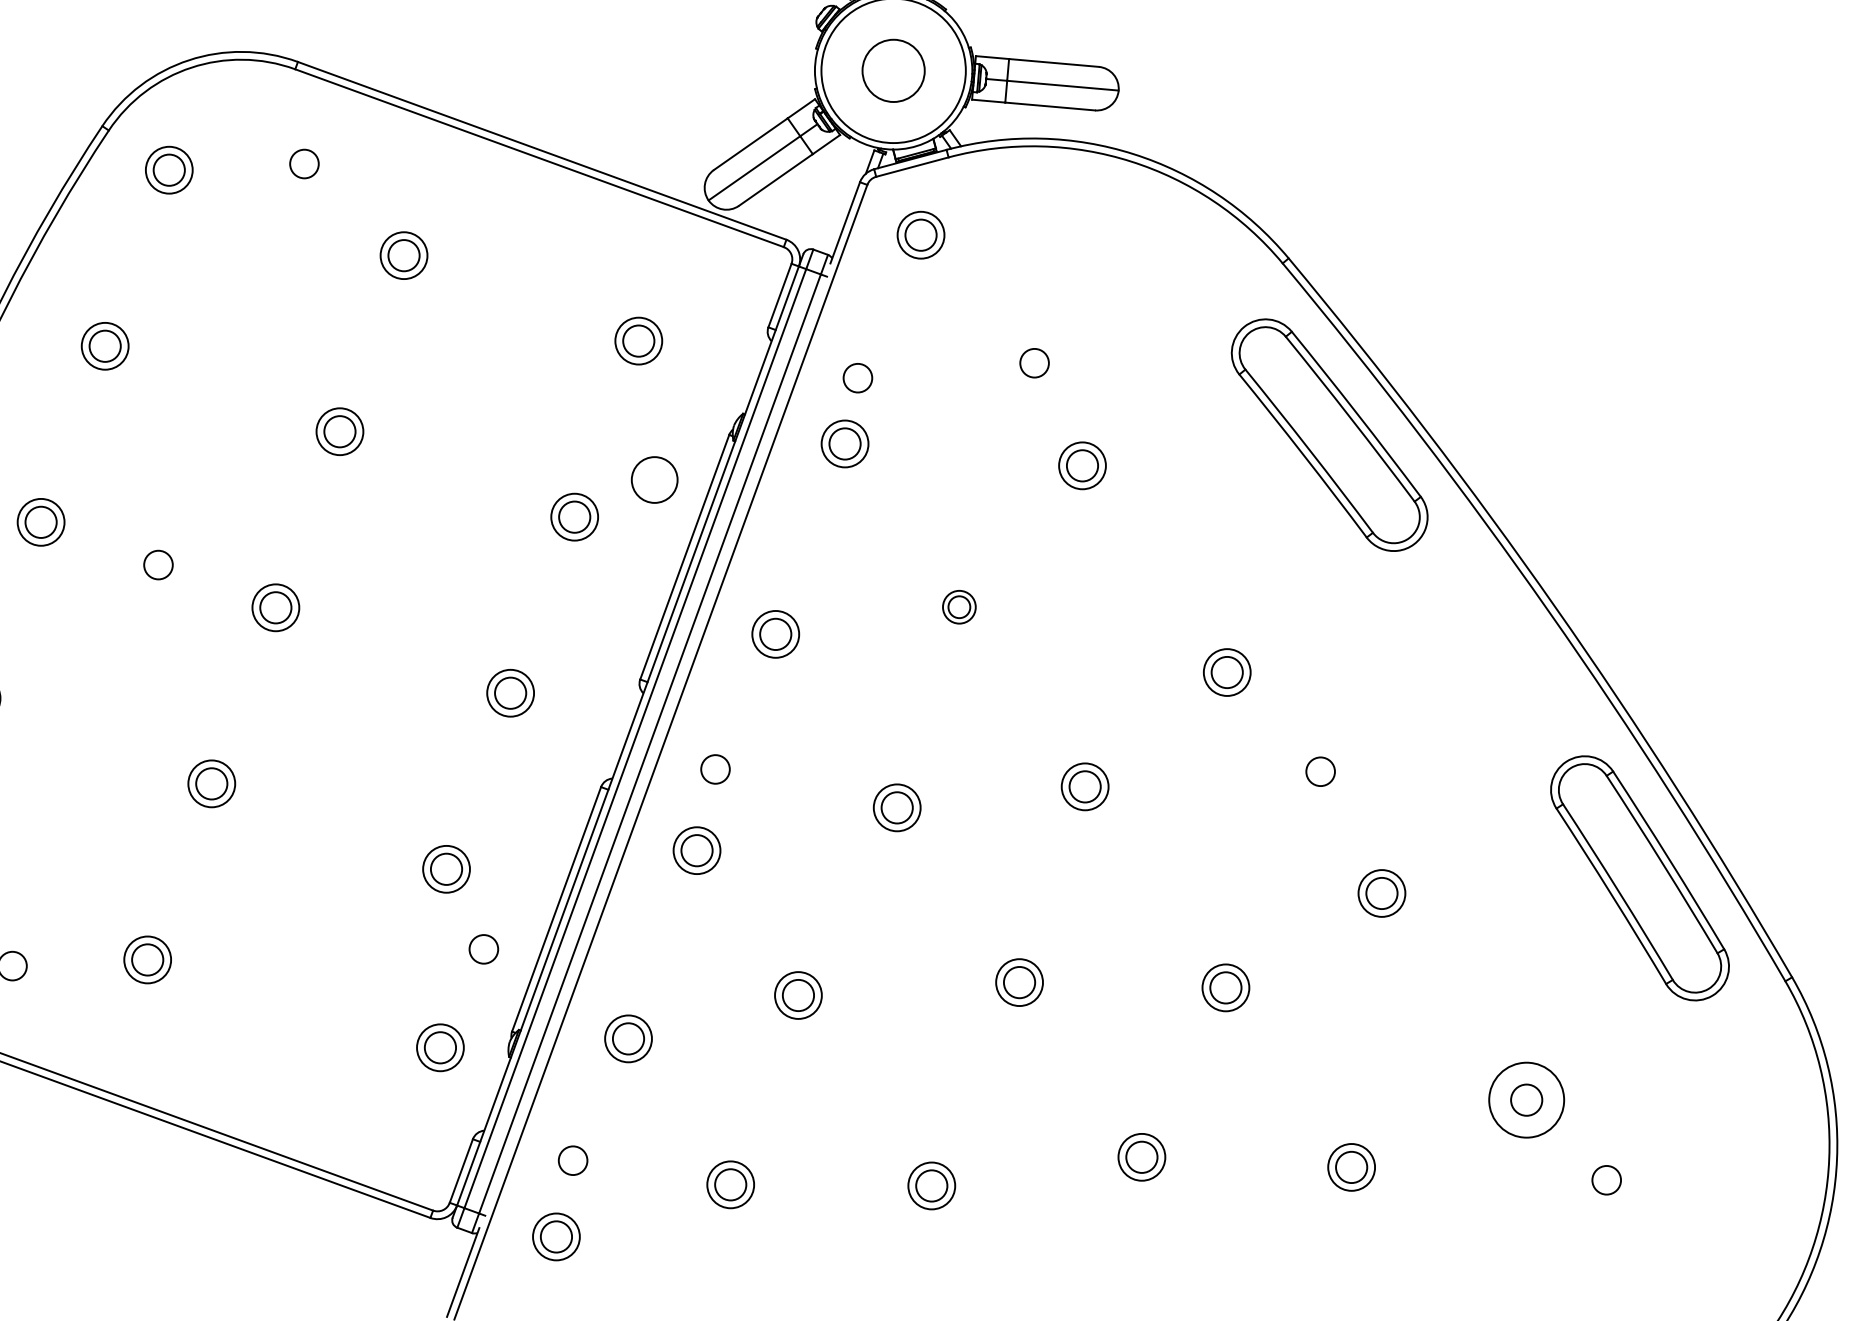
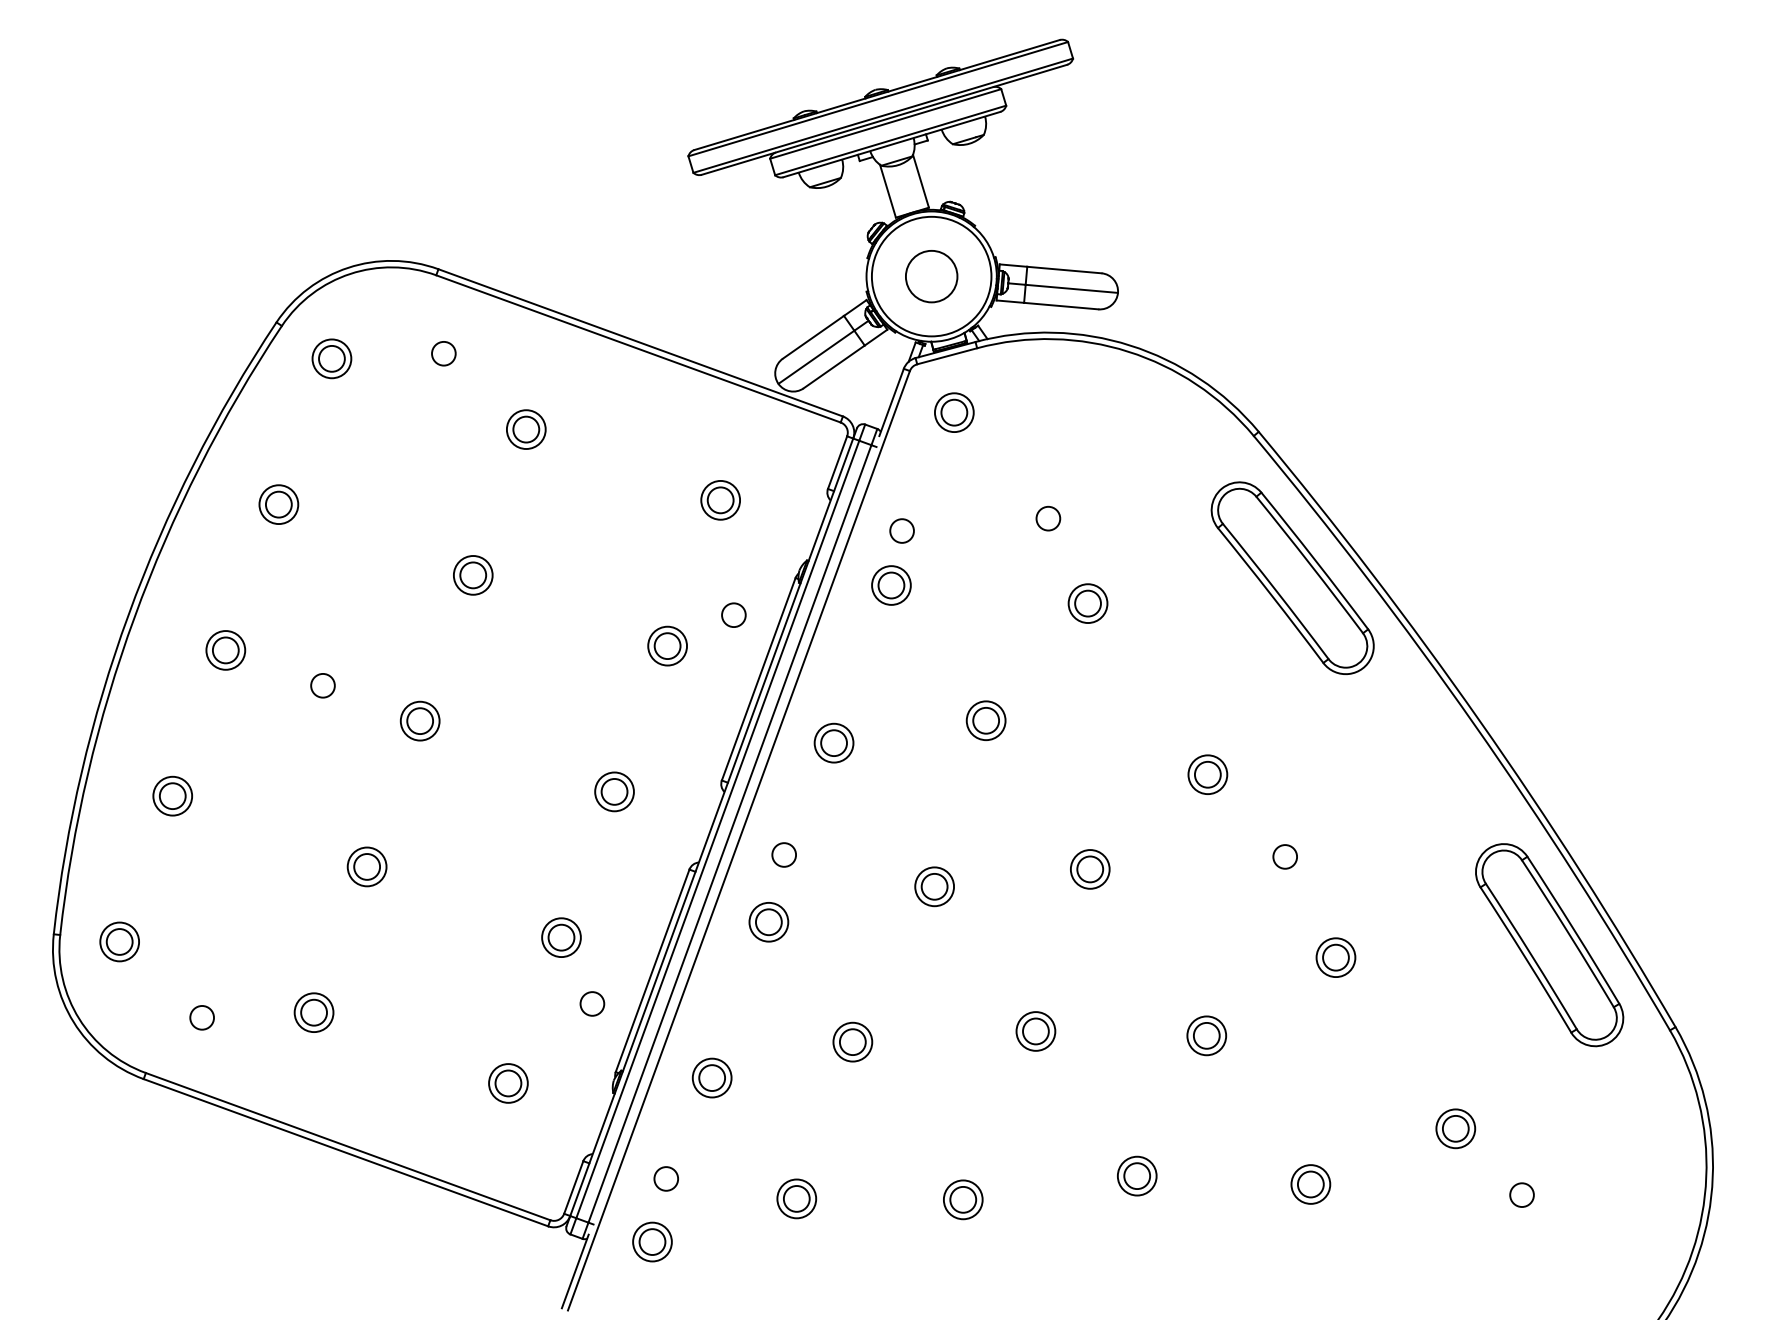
circle: (654, 478) -> (733, 614), size x0.62
part: (958, 607) -> (985, 720), size x1.43
part: (440, 1047) -> (508, 1083), moved
circle: (1526, 1099) -> (1455, 1128), size x0.62

